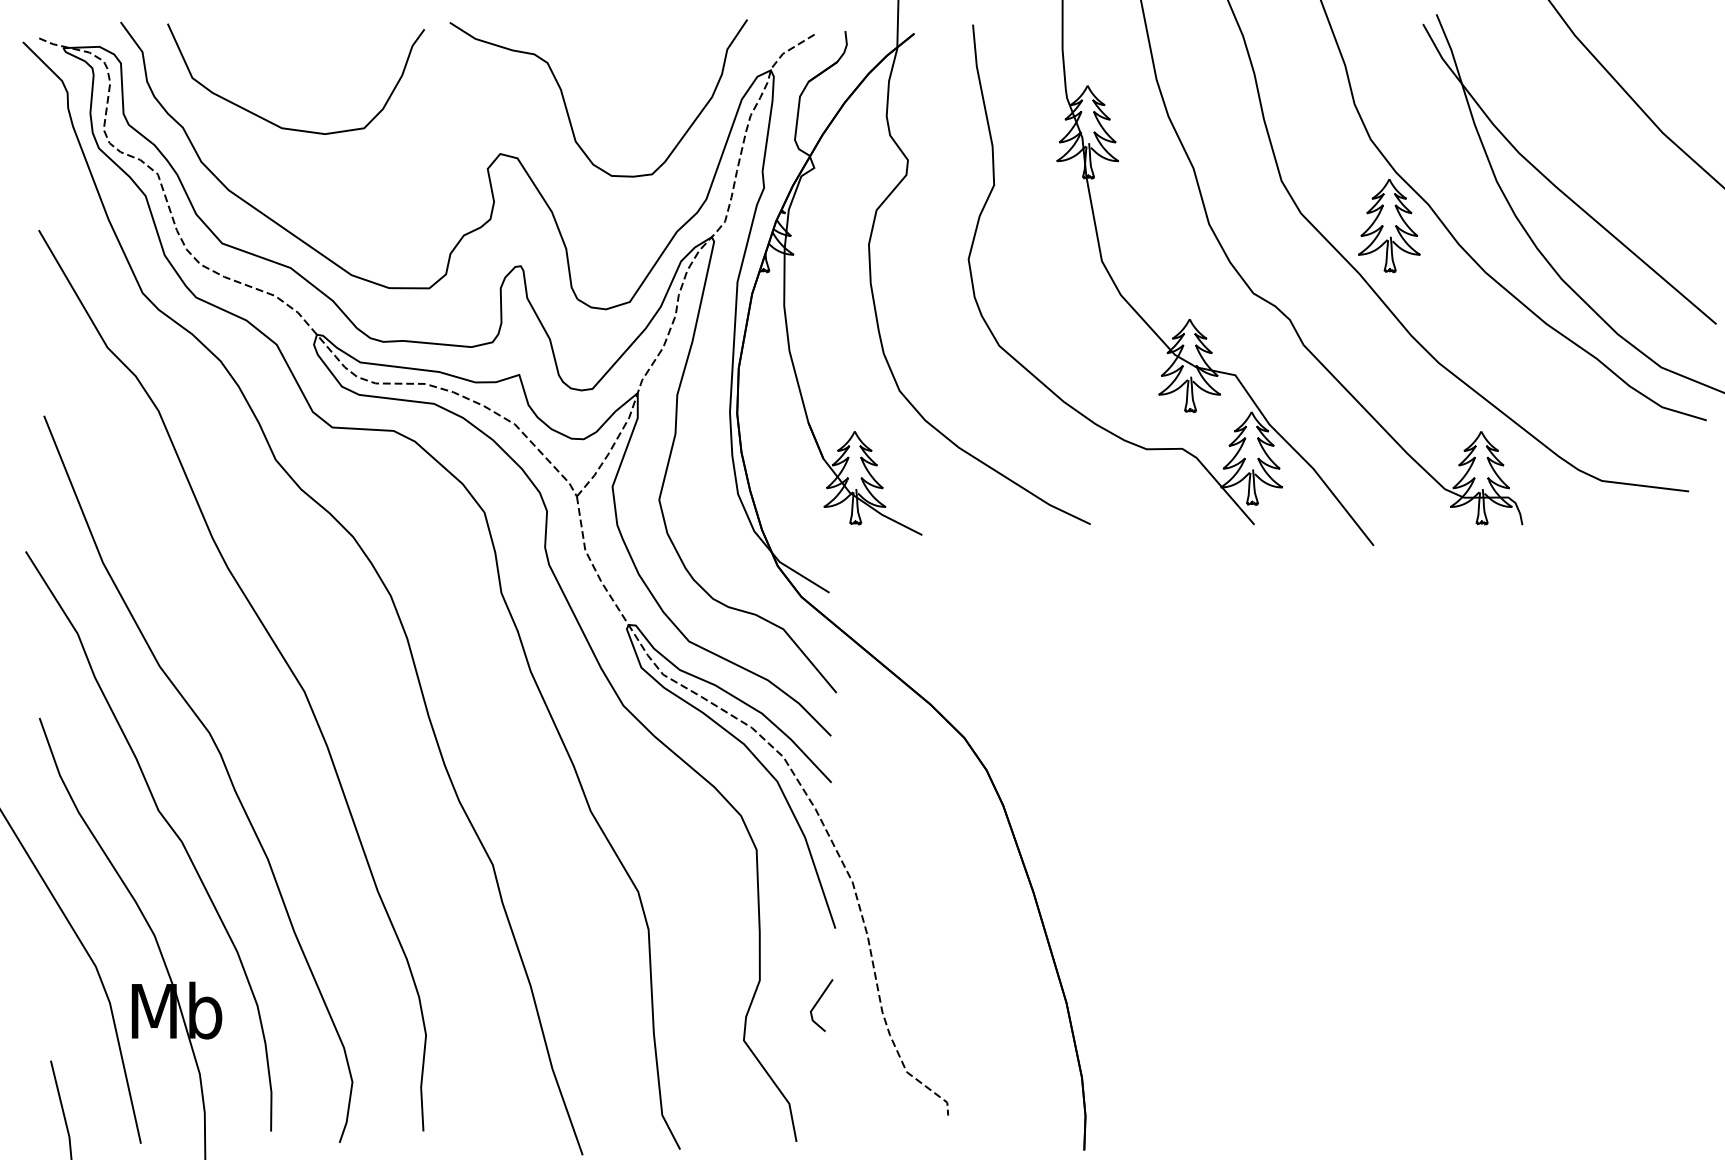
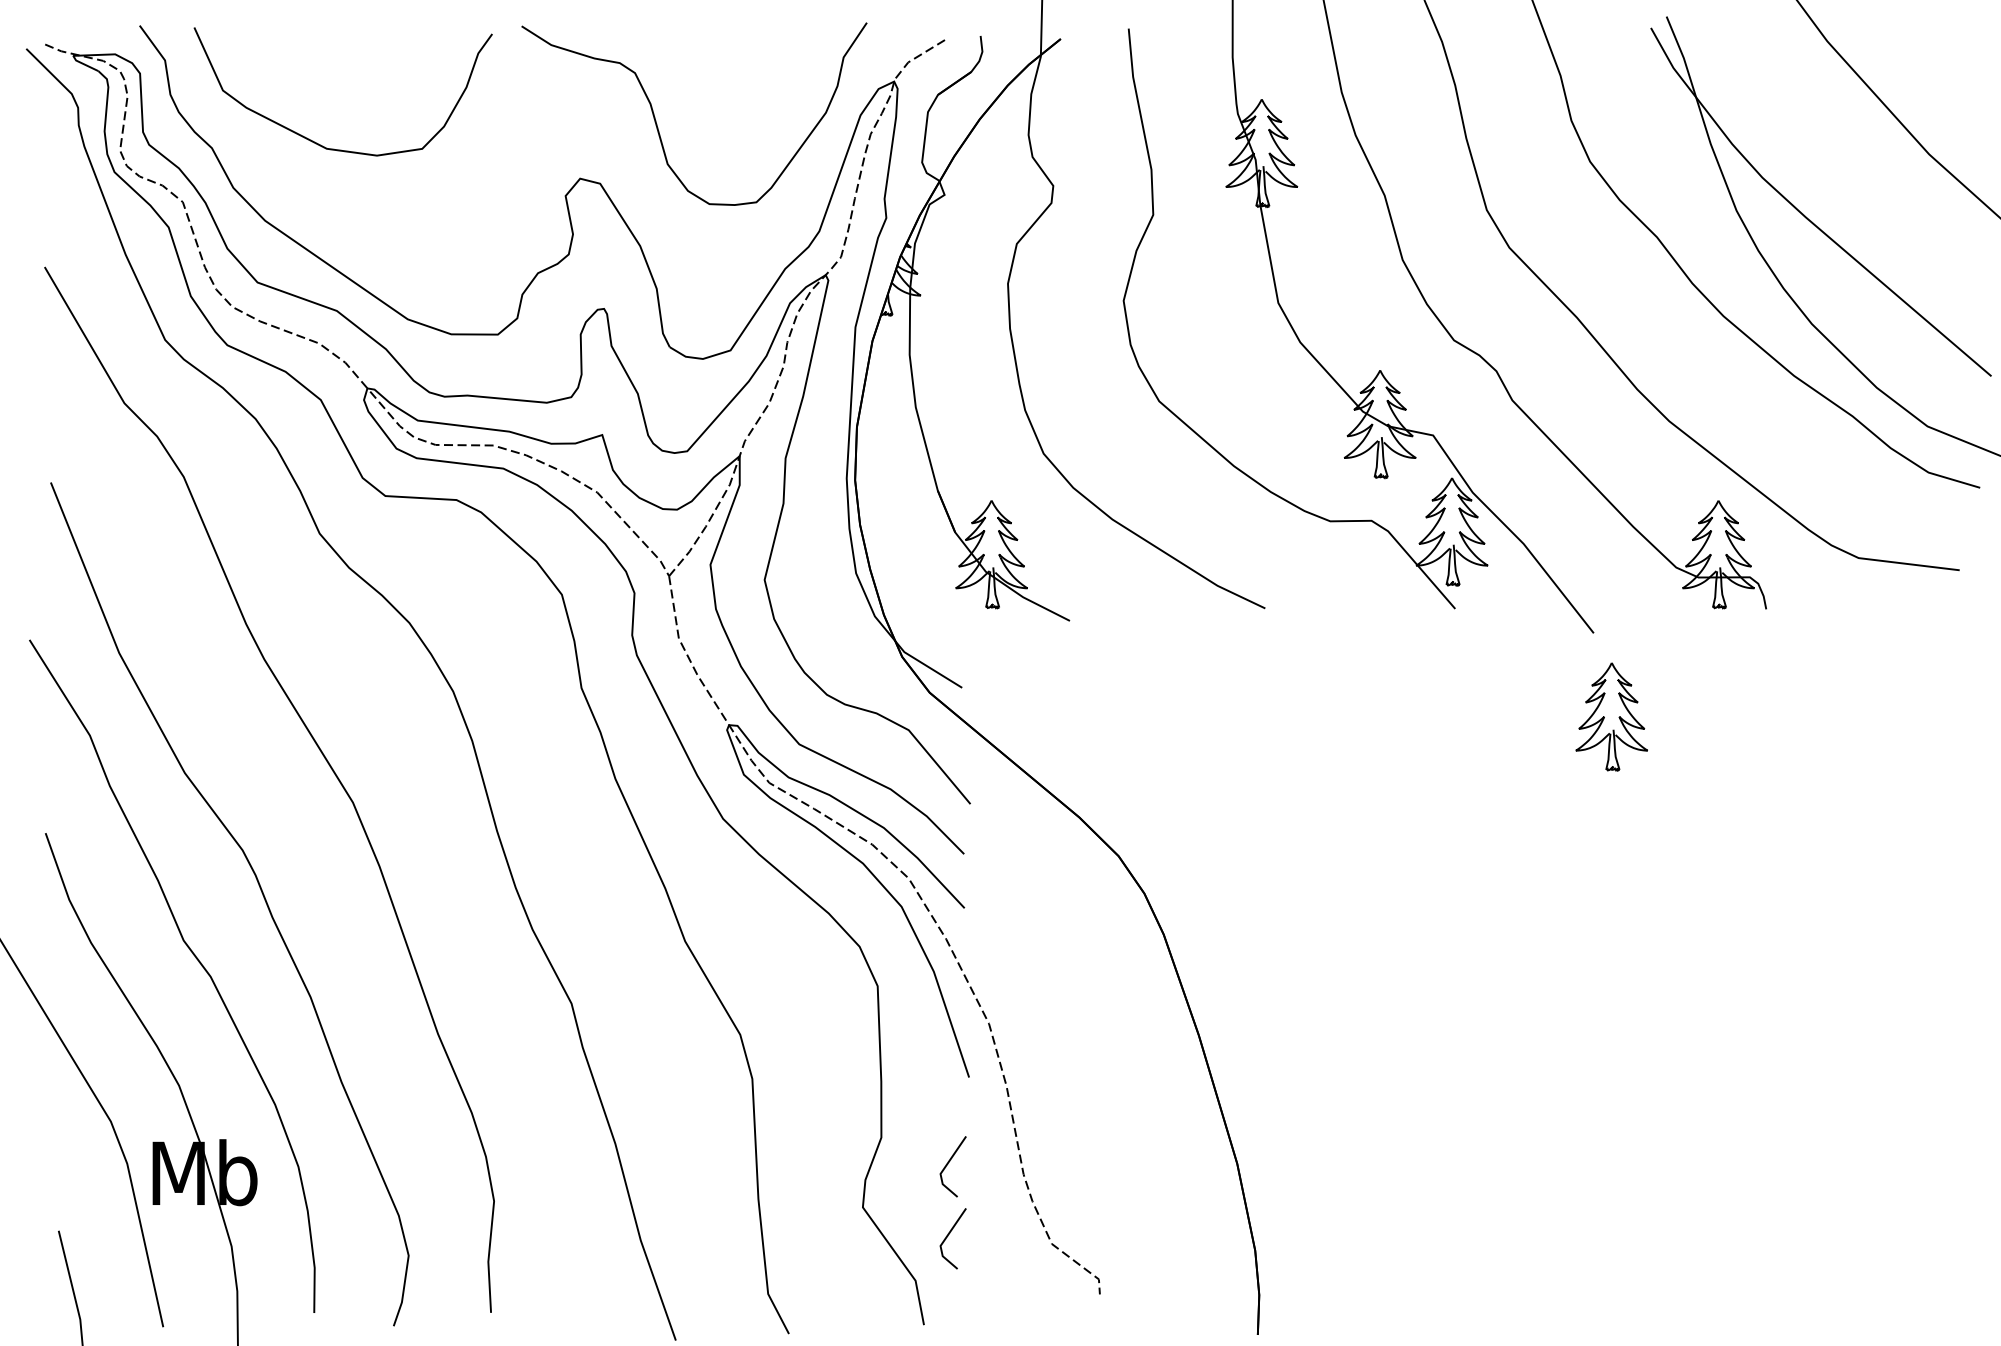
part: (1389, 225) -> (1611, 716), moved
line: (817, 1065) -> (948, 1236), added

